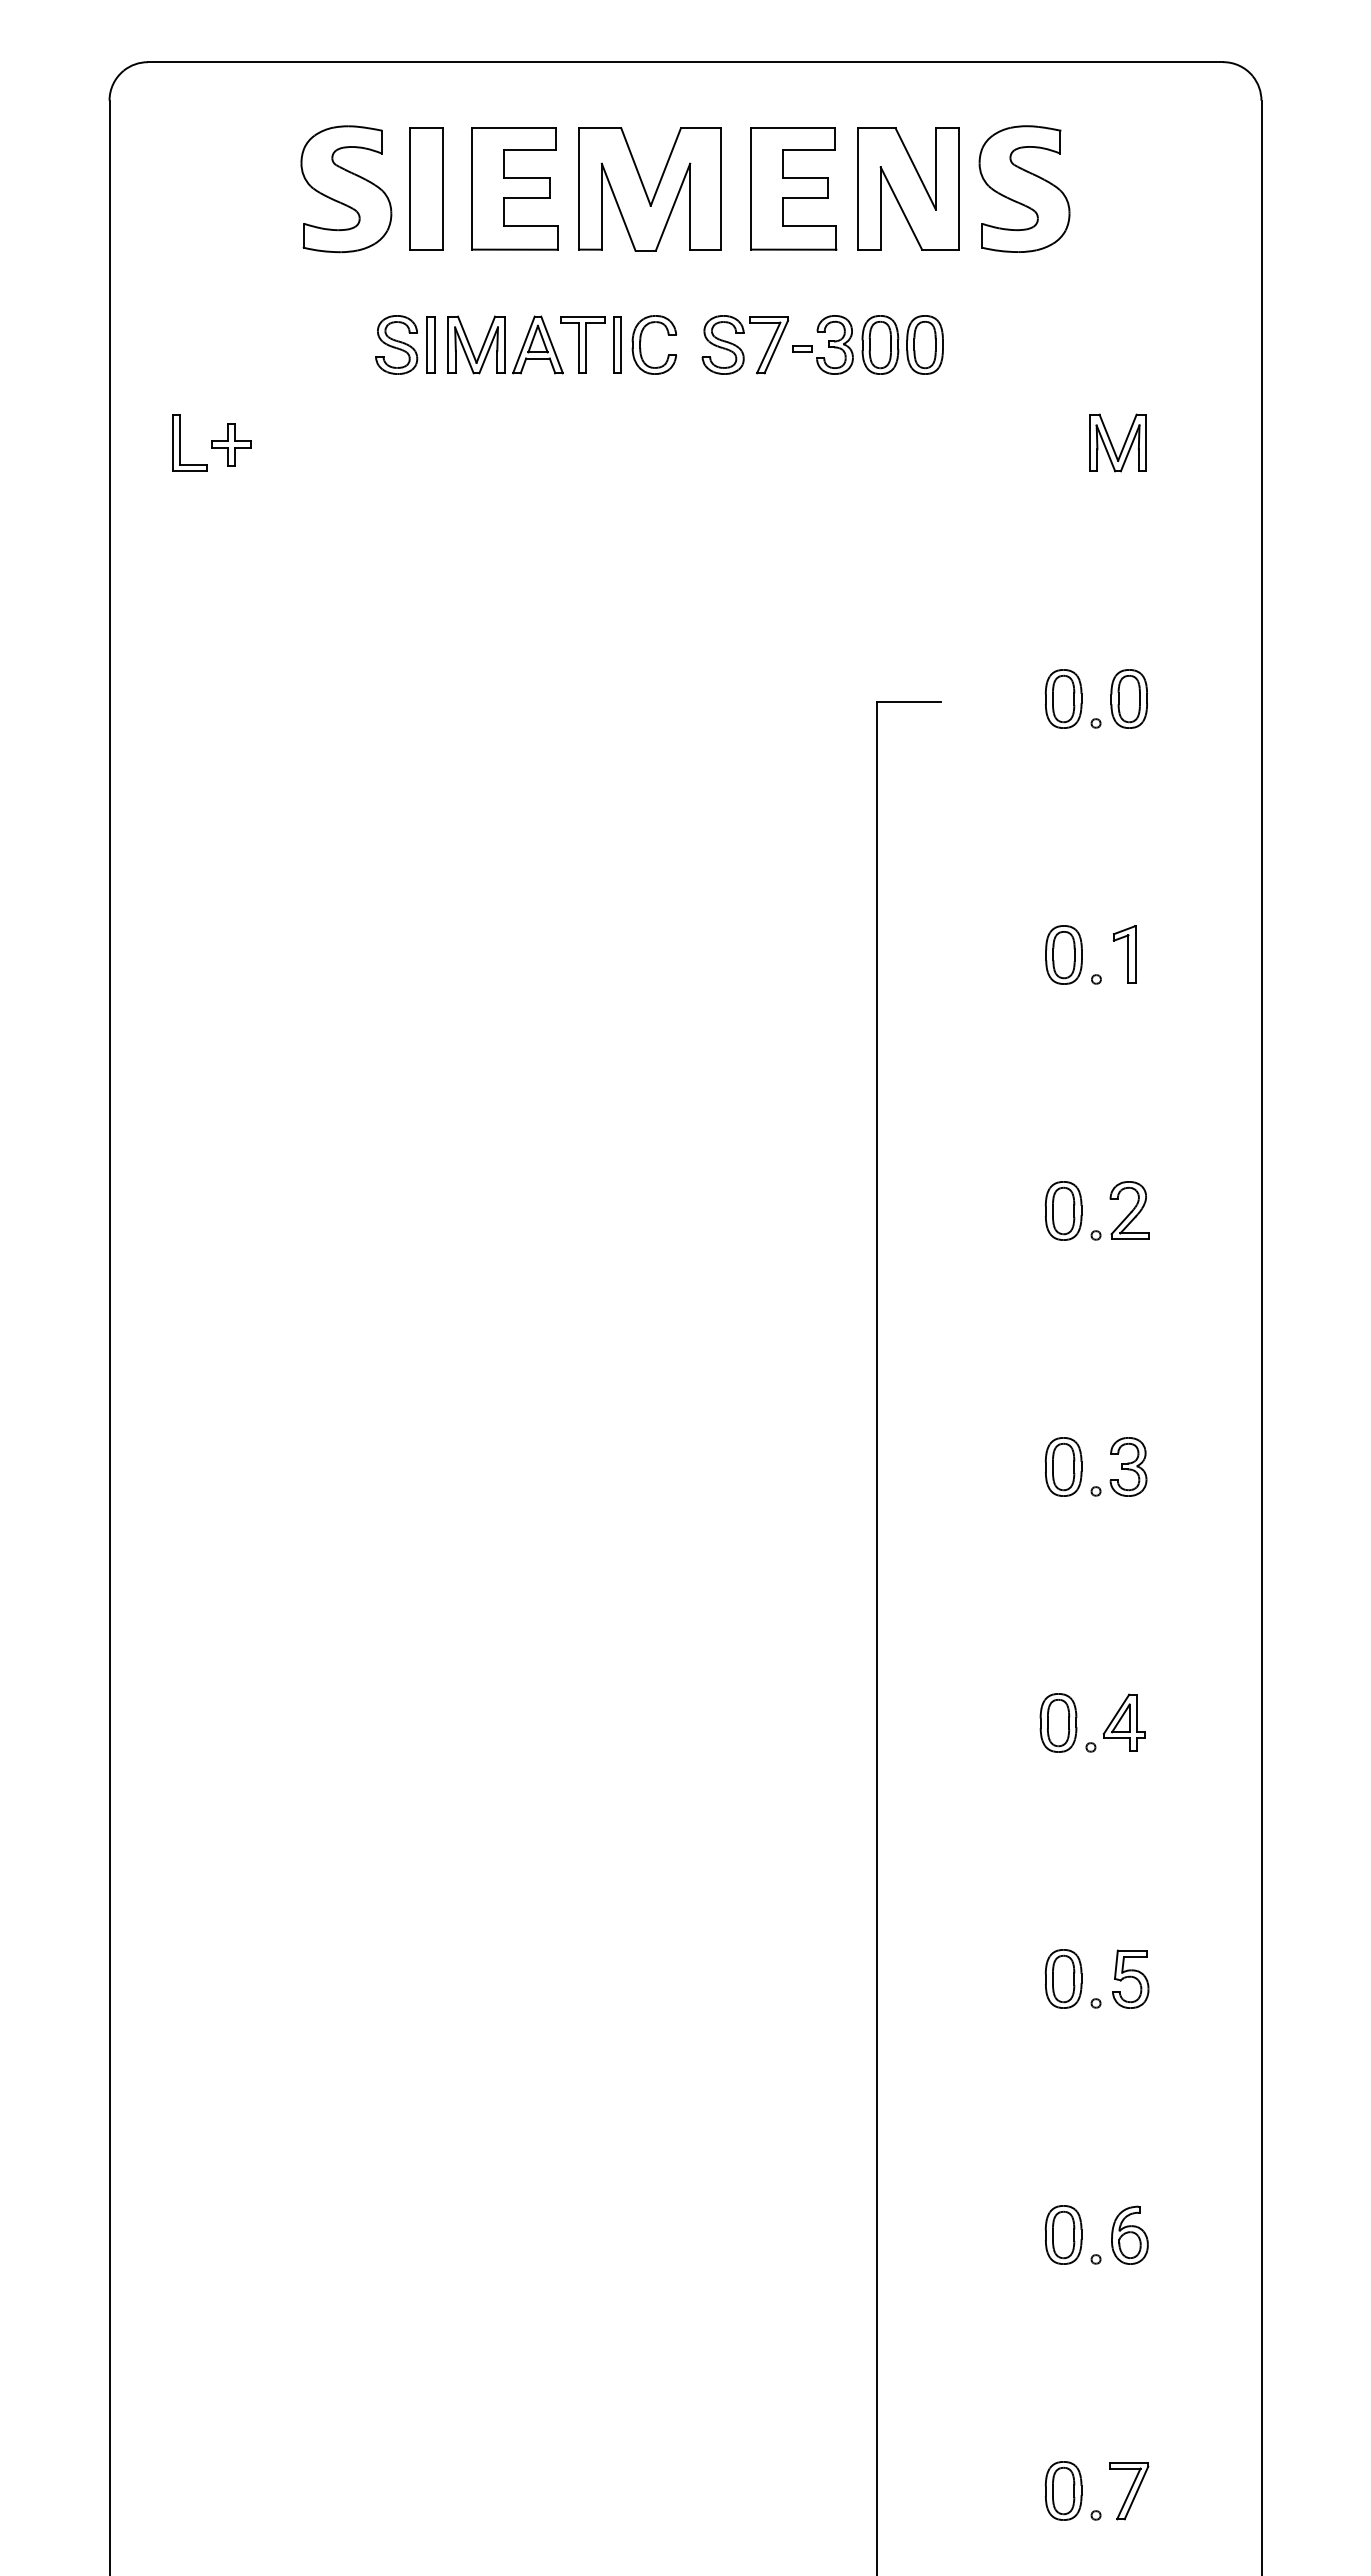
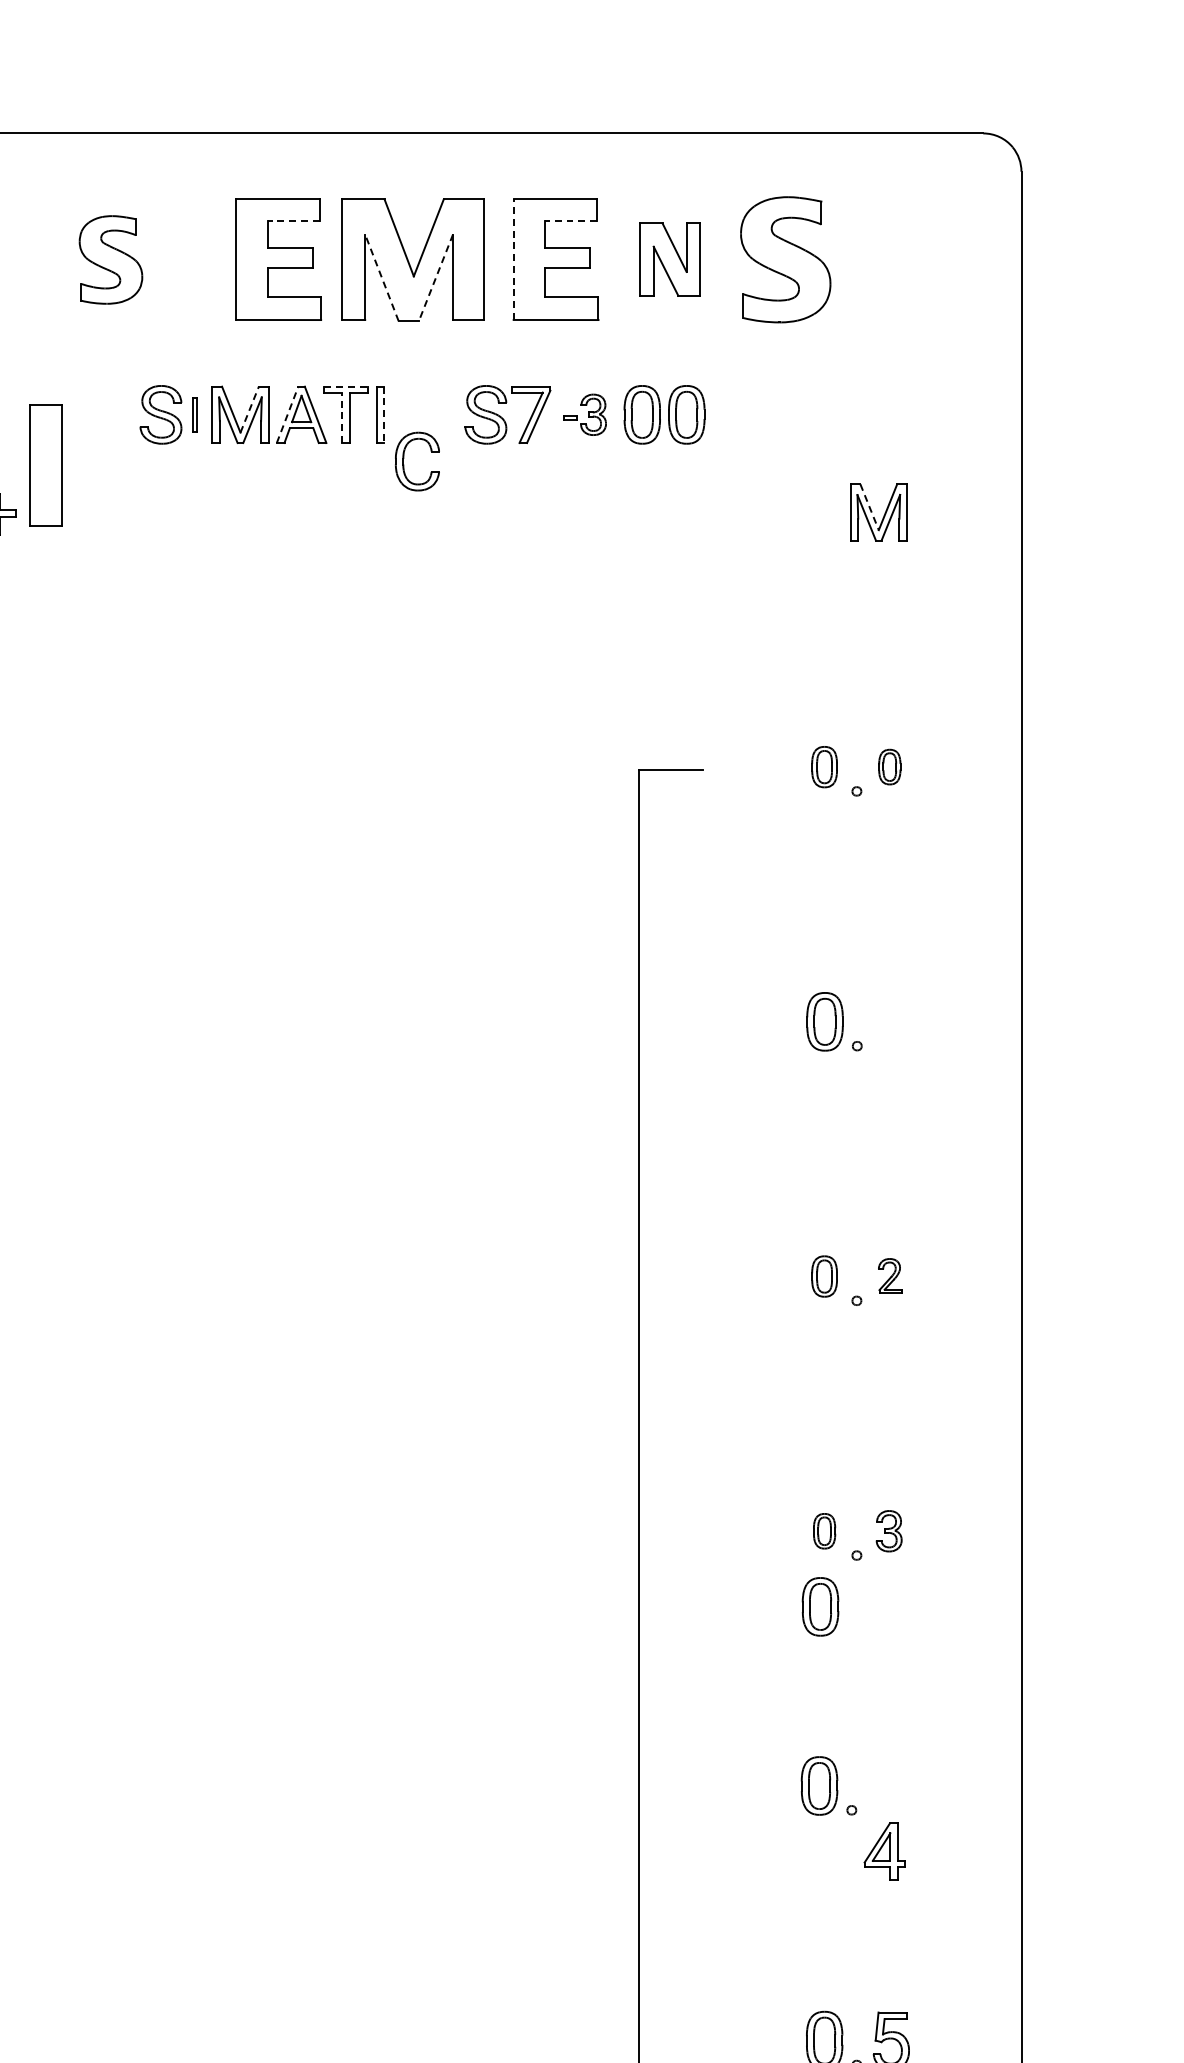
line: (529, 150) -> (293, 221), solid -> dashed
line: (808, 150) -> (570, 221), solid -> dashed
part: (426, 188) -> (46, 465), moved
line: (751, 188) -> (514, 259), solid -> dashed
part: (908, 188) -> (670, 259), size x0.6
part: (346, 189) -> (111, 260), size x0.7
line: (618, 207) -> (381, 278), solid -> dashed
line: (673, 207) -> (436, 278), solid -> dashed
line: (582, 316) -> (345, 386), solid -> dashed
line: (485, 339) -> (249, 409), solid -> dashed
part: (641, 341) -> (404, 458), moved
part: (430, 344) -> (194, 414), size x0.6
line: (524, 344) -> (288, 414), solid -> dashed
part: (822, 344) -> (584, 414), size x0.7
line: (620, 345) -> (383, 415), solid -> dashed
line: (579, 347) -> (342, 417), solid -> dashed
line: (1108, 437) -> (869, 506), solid -> dashed
part: (1063, 698) -> (824, 766), size x0.7
part: (1128, 698) -> (889, 766), size x0.6
part: (1124, 954) -> (885, 1021), removed
part: (1063, 1210) -> (824, 1276), size x0.7
part: (1129, 1210) -> (890, 1276), size x0.6
part: (1063, 1466) -> (824, 1530), size x0.6
part: (1128, 1466) -> (889, 1530), size x0.7
part: (1059, 1542) -> (820, 1606), added
part: (1123, 1722) -> (884, 1851), moved

